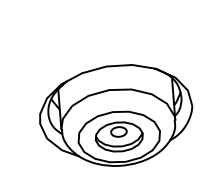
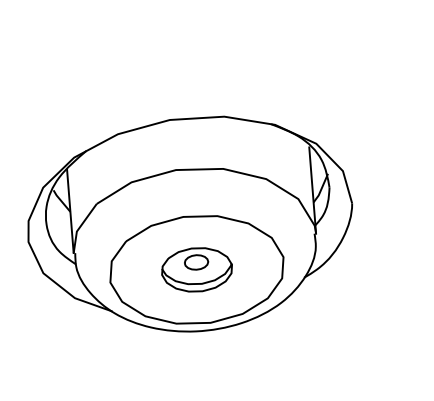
part: (119, 136) -> (197, 268), size x0.7

